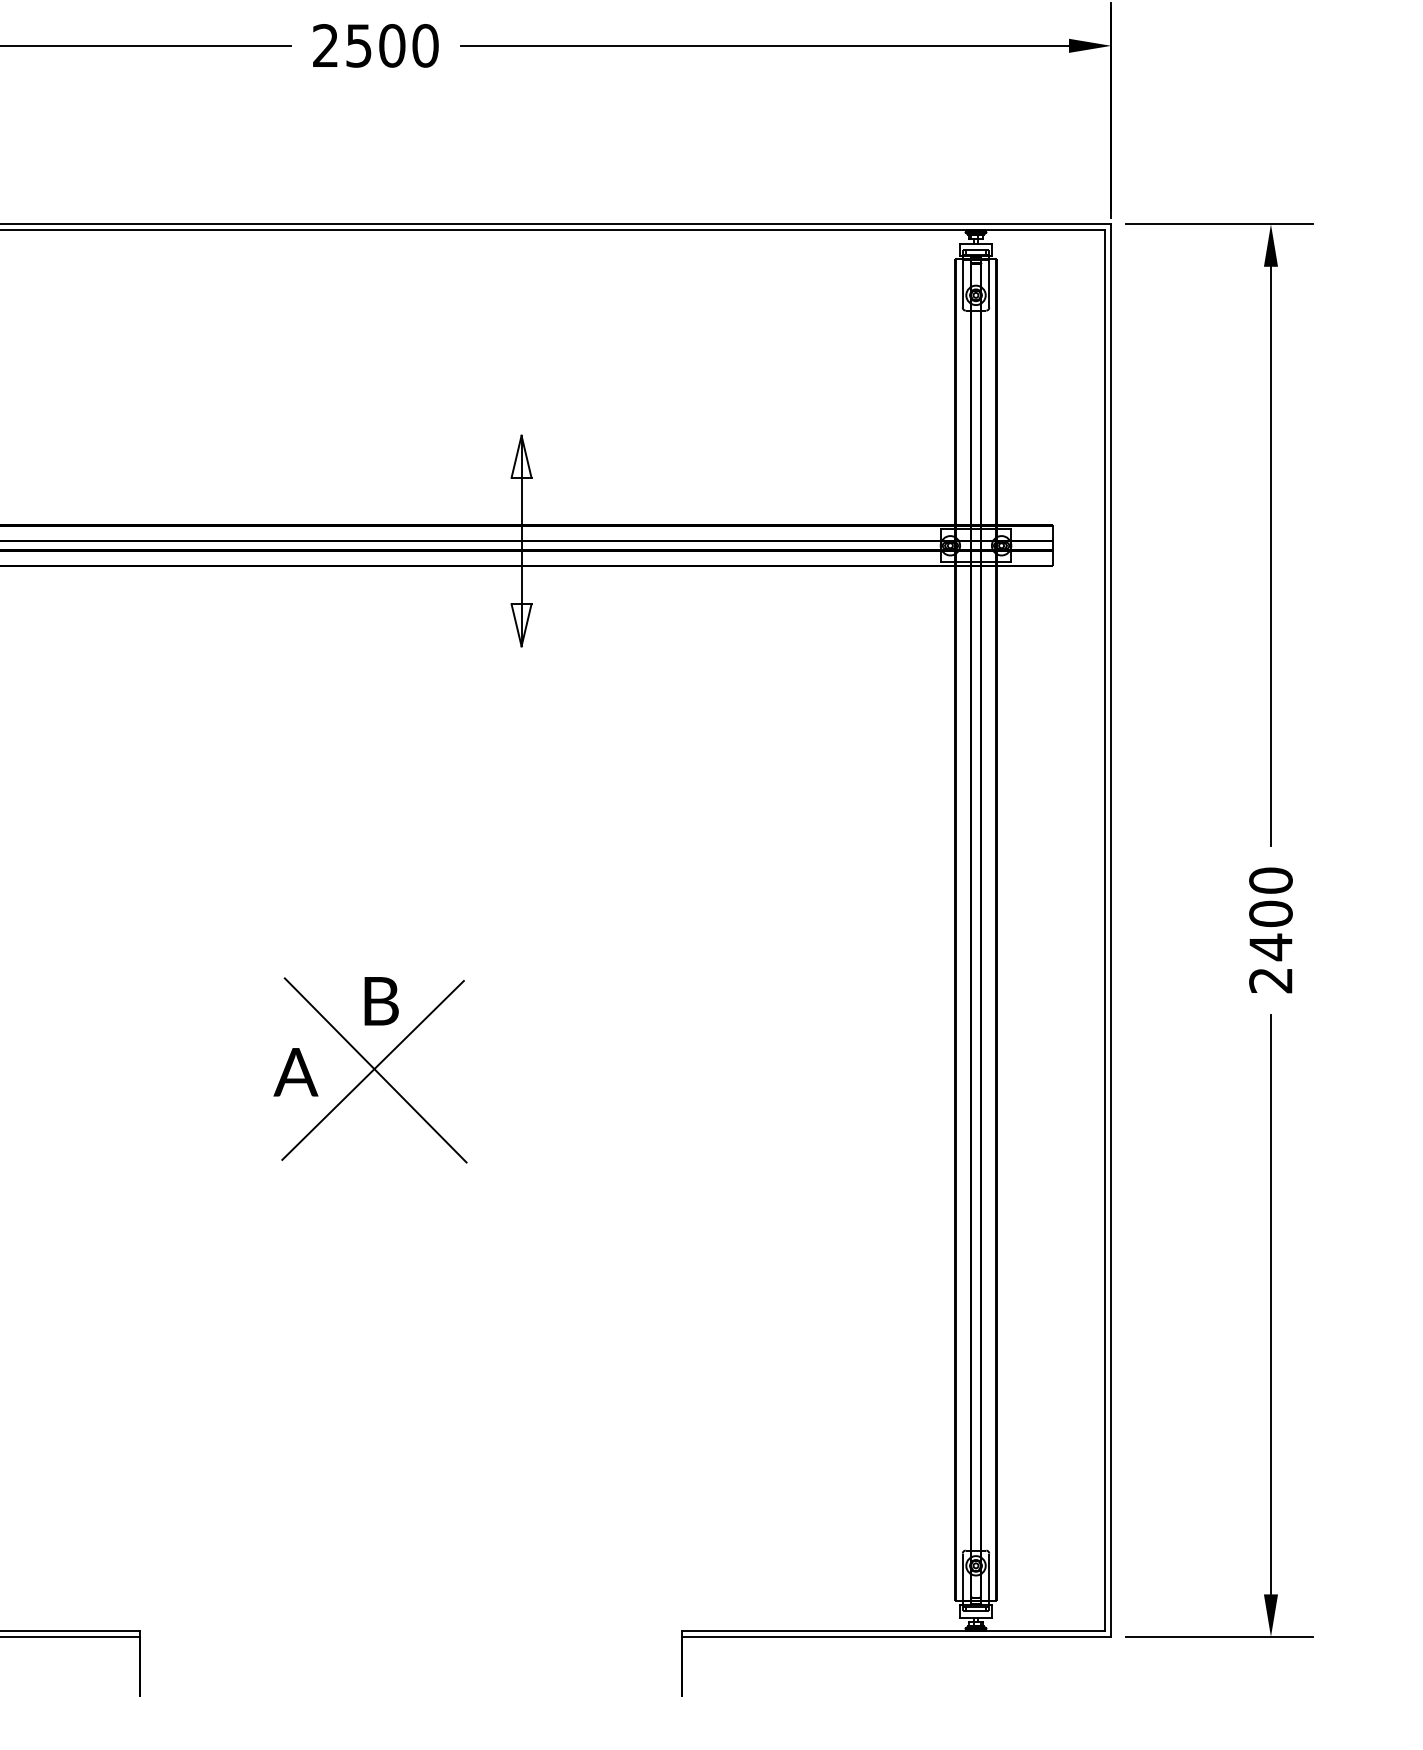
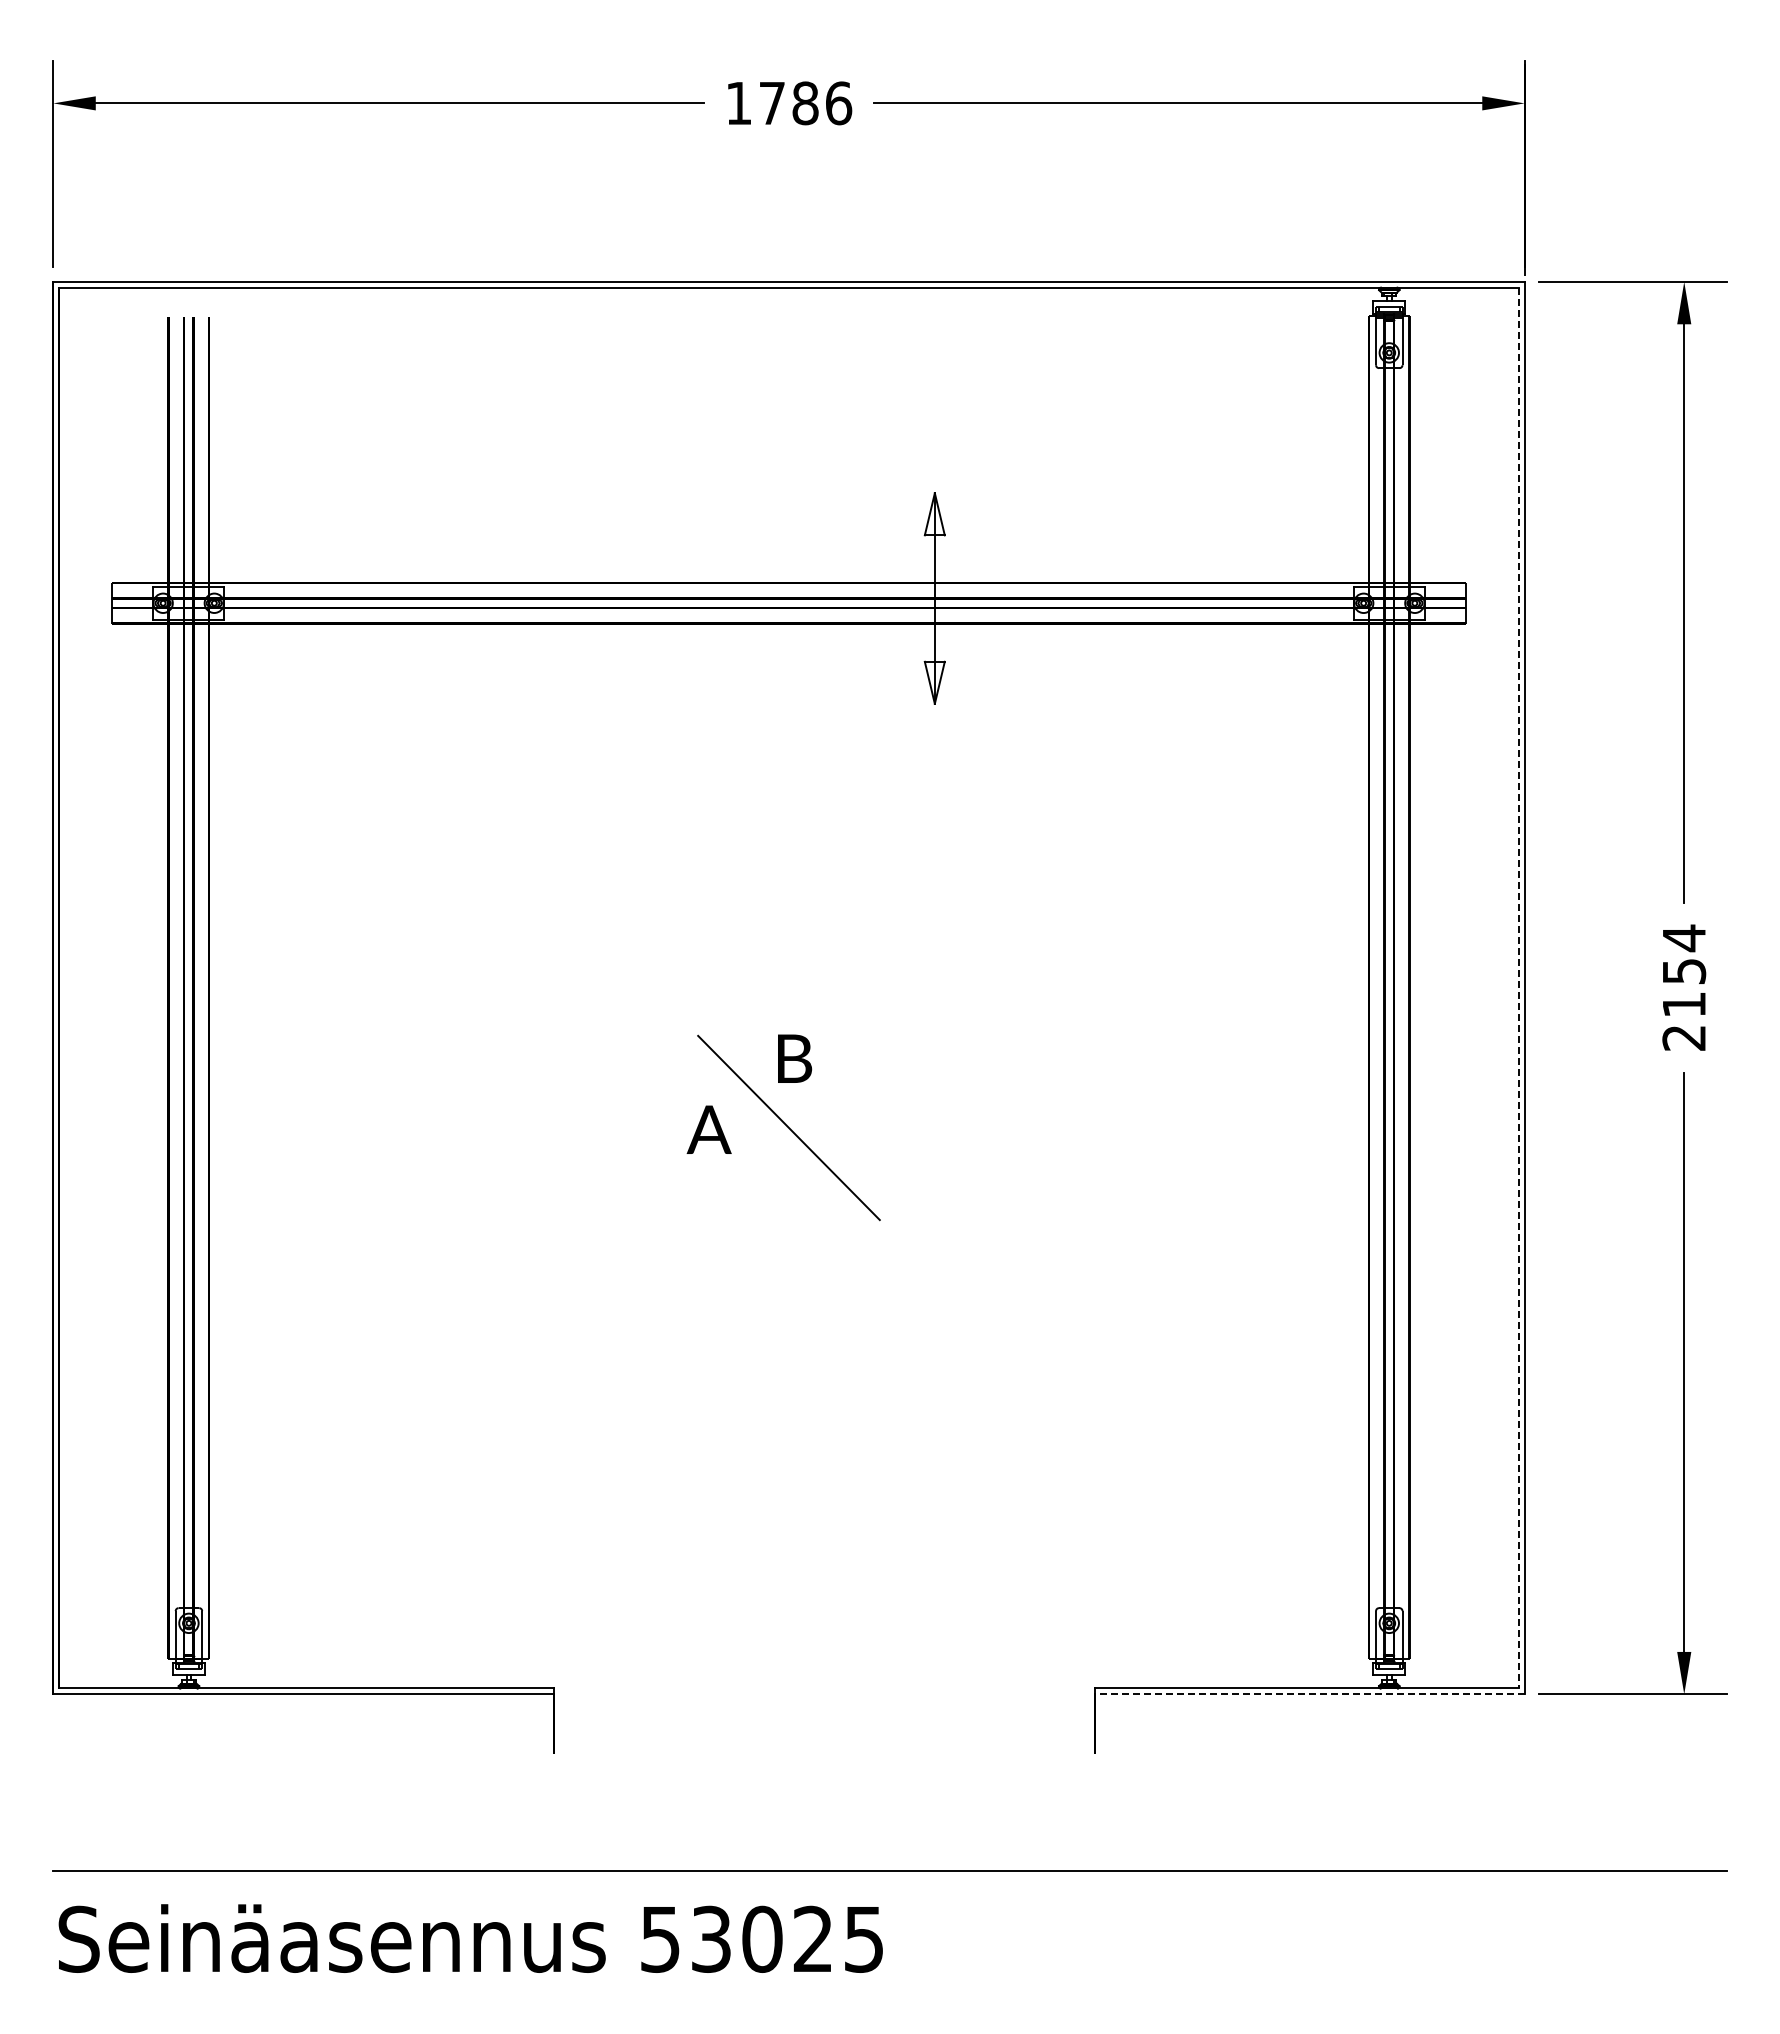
text: (376, 45) -> (789, 103), 2500 -> 1786
text: (1271, 913) -> (1684, 971), 2400 -> 2154
line: (1105, 930) -> (1518, 988), solid -> dashed
line: (373, 1069) -> (786, 1127), removed
line: (896, 1636) -> (1309, 1694), solid -> dashed

